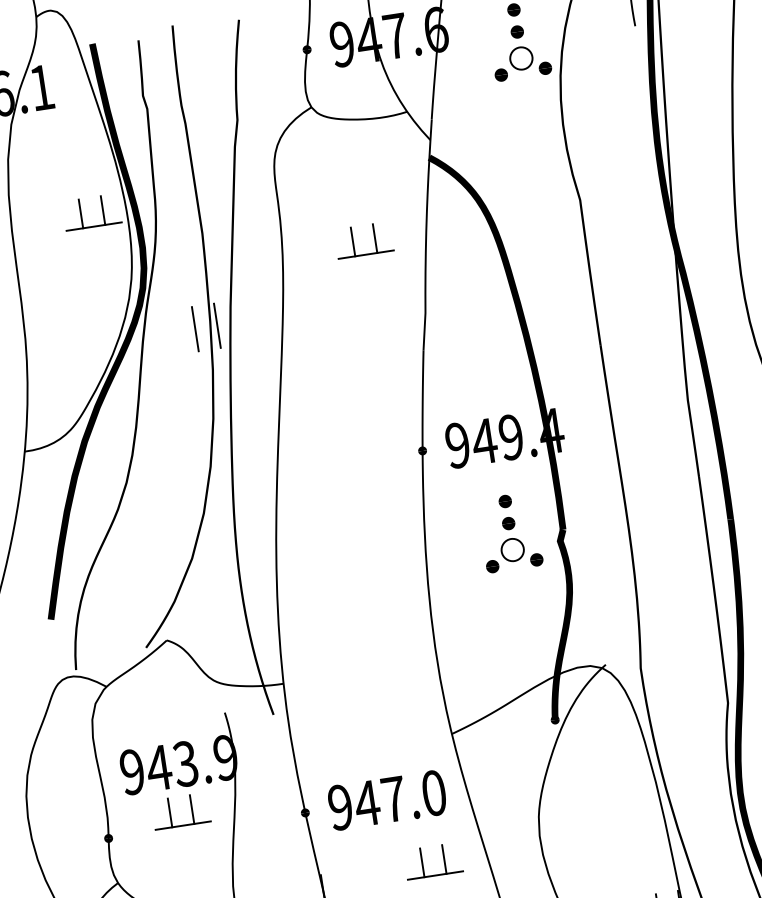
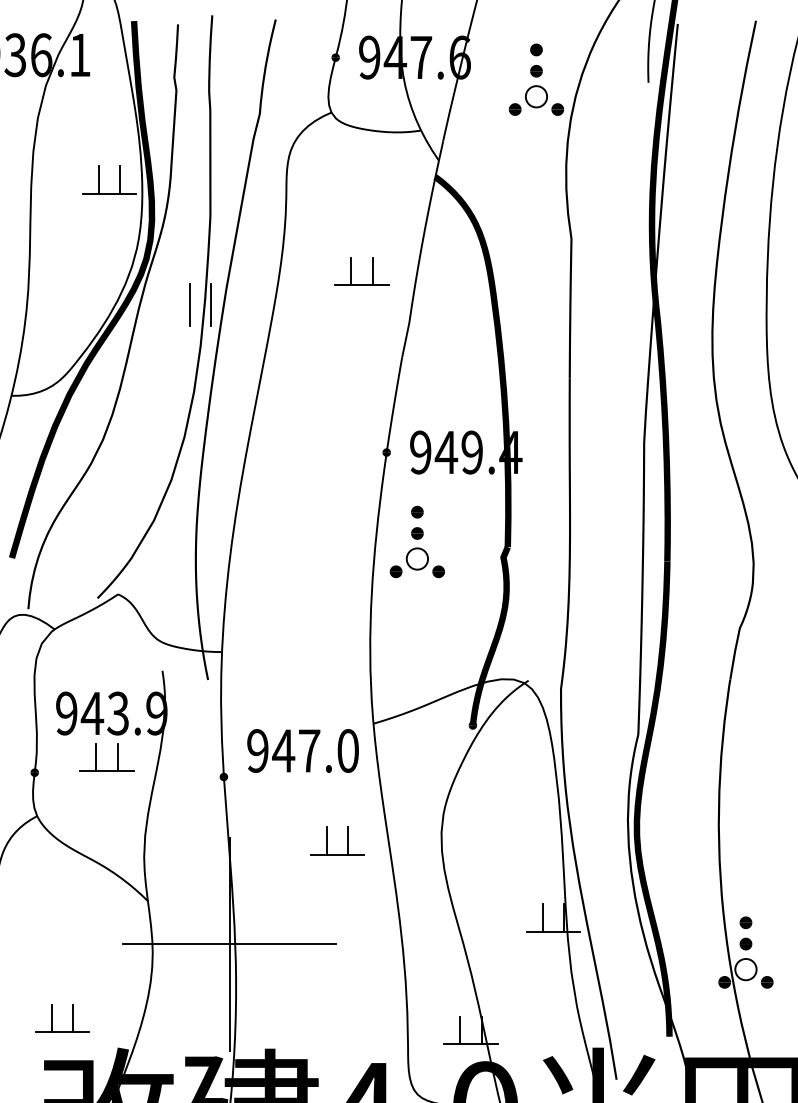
part: (353, 241) -> (351, 271), moved
part: (509, 532) -> (416, 541), moved
text: (386, 799) -> (302, 750), moved

